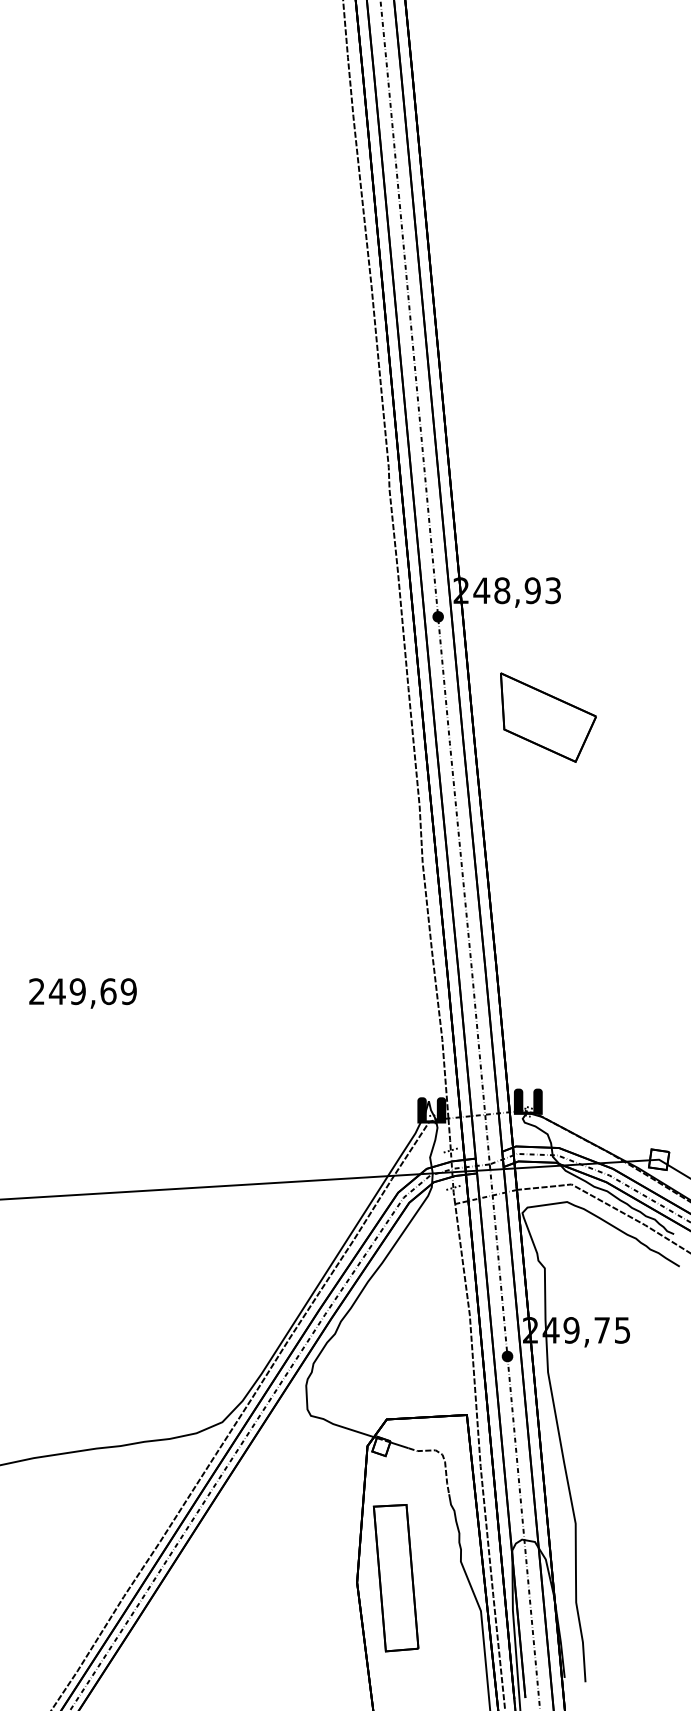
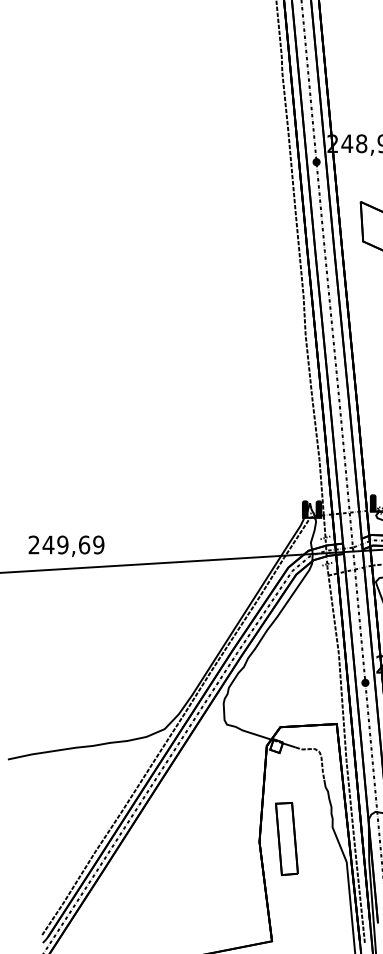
text: (82, 993) -> (66, 546), moved
part: (395, 1578) -> (286, 839), size x0.7

